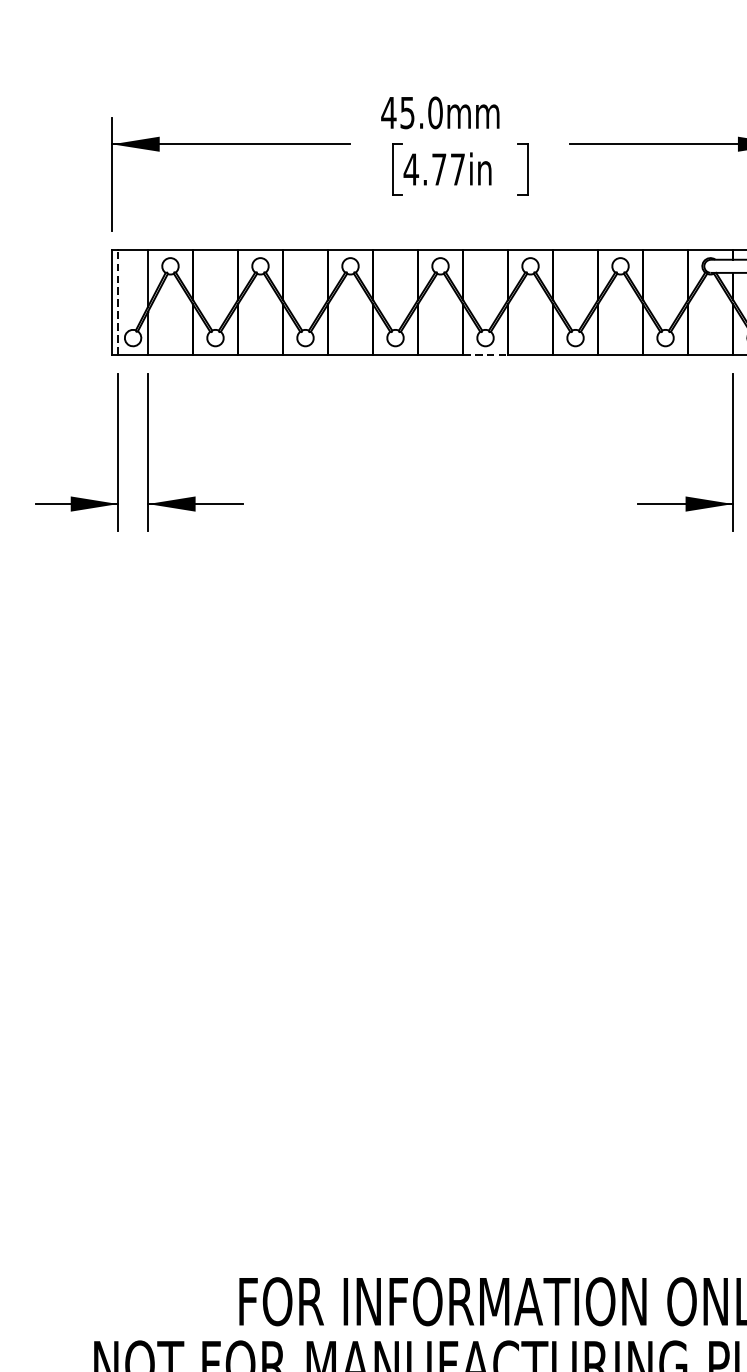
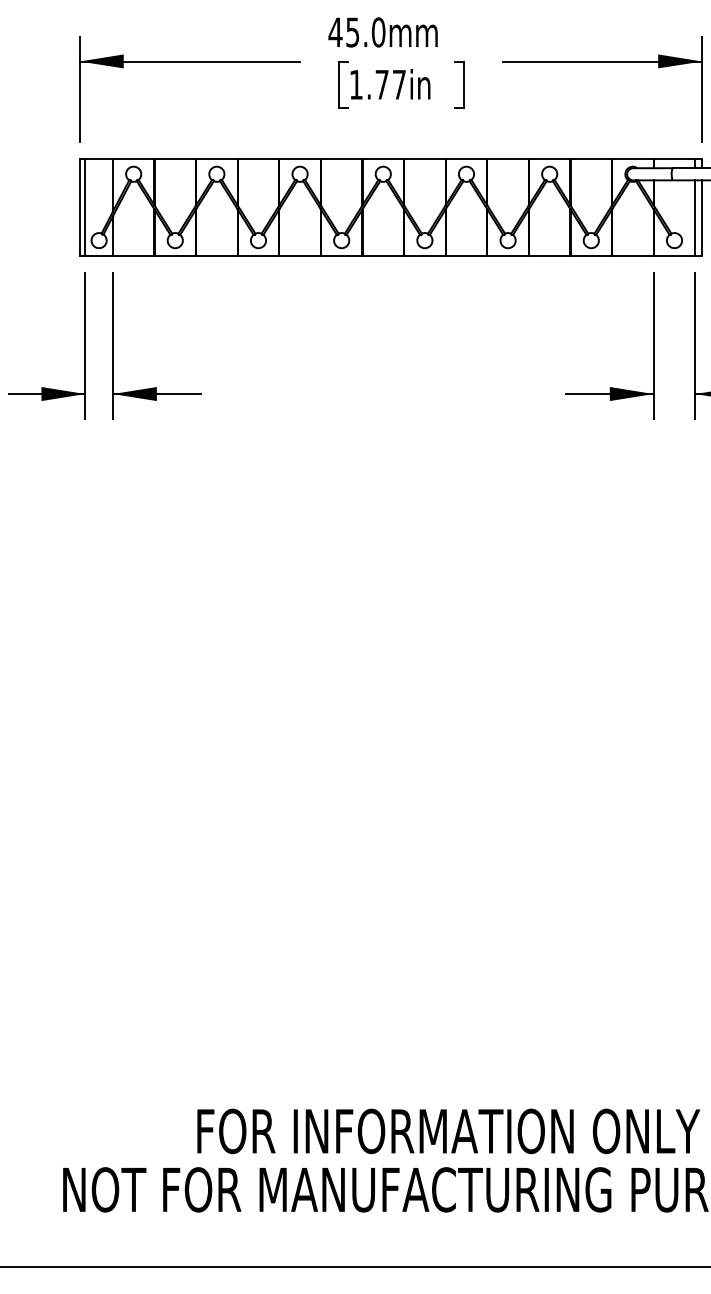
text: (411, 169) -> (356, 84), 4.77in -> 1.77in
line: (118, 301) -> (85, 206), dashed -> solid
line: (485, 354) -> (424, 255), dashed -> solid

